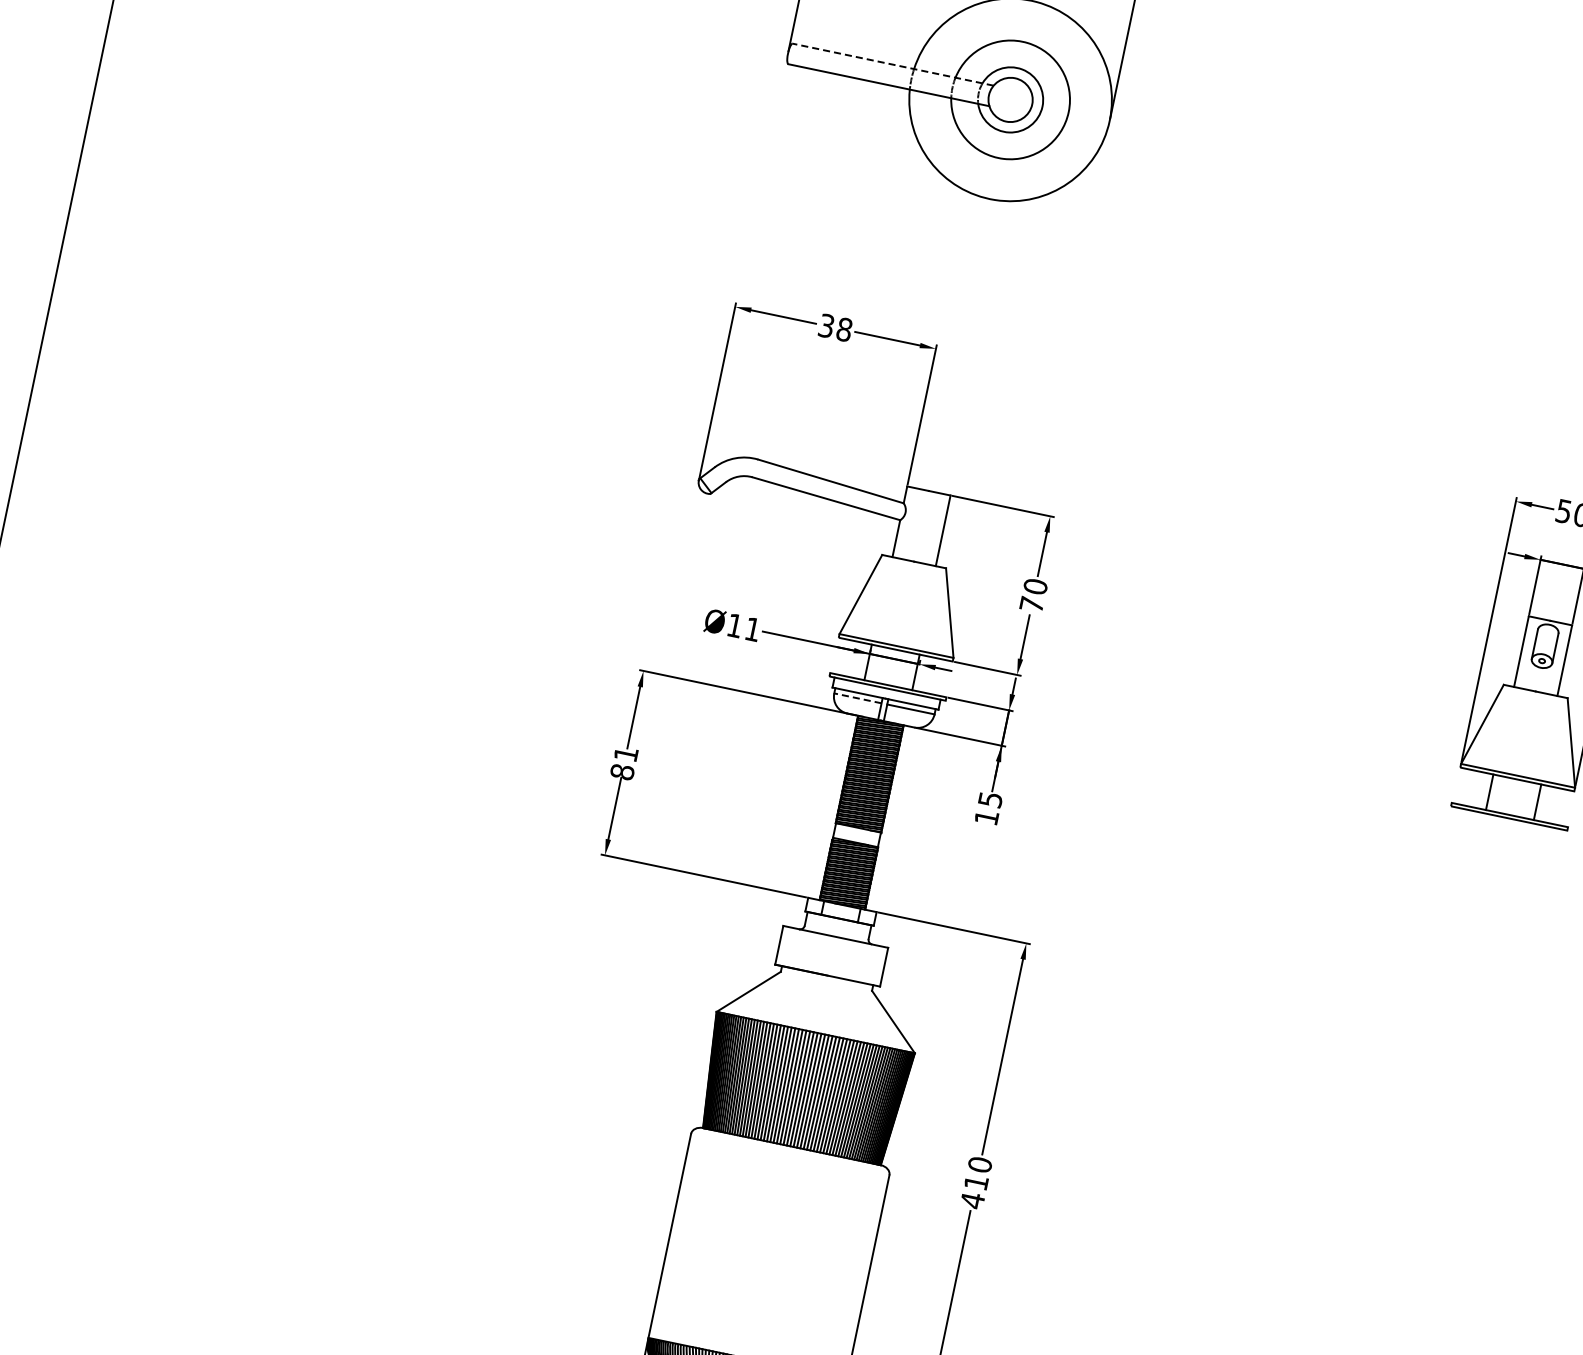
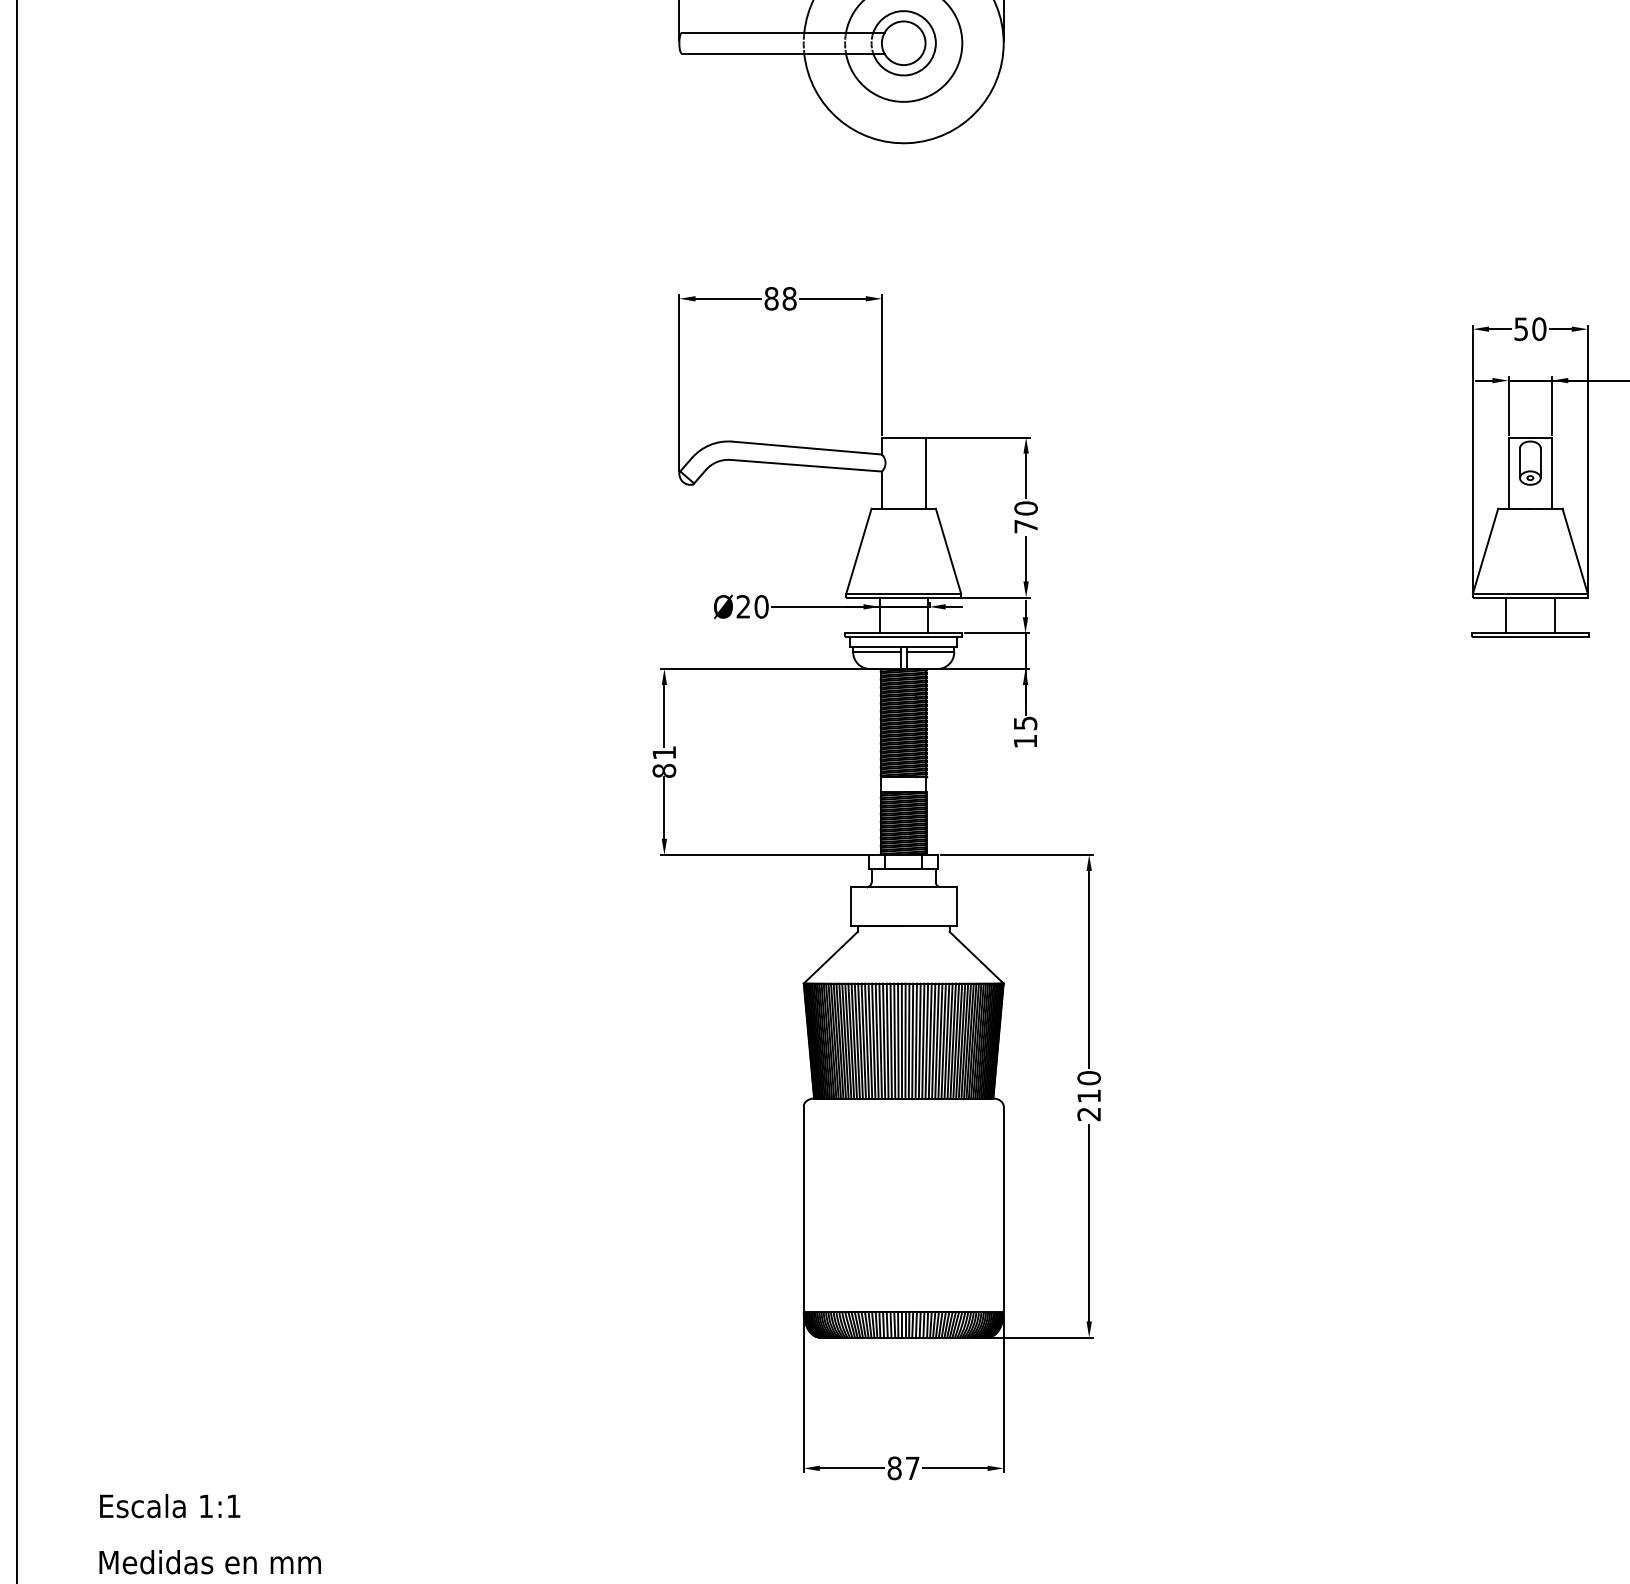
line: (892, 64) -> (782, 32), dashed -> solid
text: (826, 325) -> (771, 298), 38 -> 88
text: (743, 627) -> (752, 606), Ø11 -> Ø20
line: (858, 698) -> (877, 652), dashed -> solid
text: (972, 1199) -> (1088, 1113), 410 -> 210

